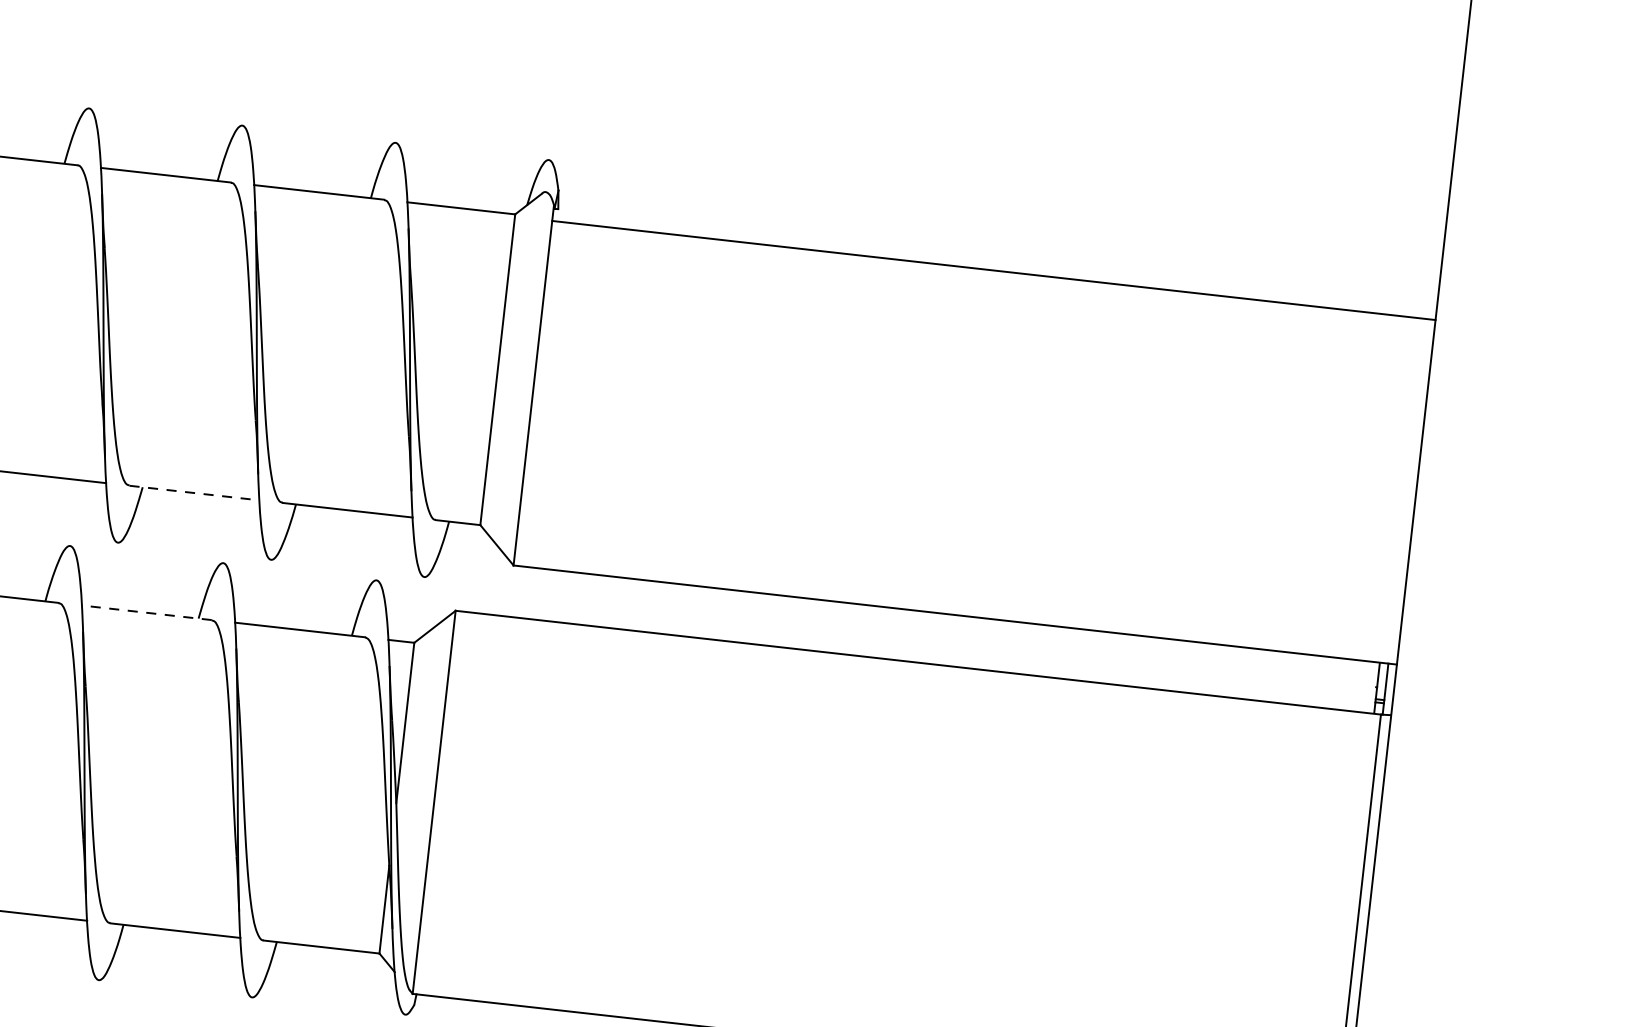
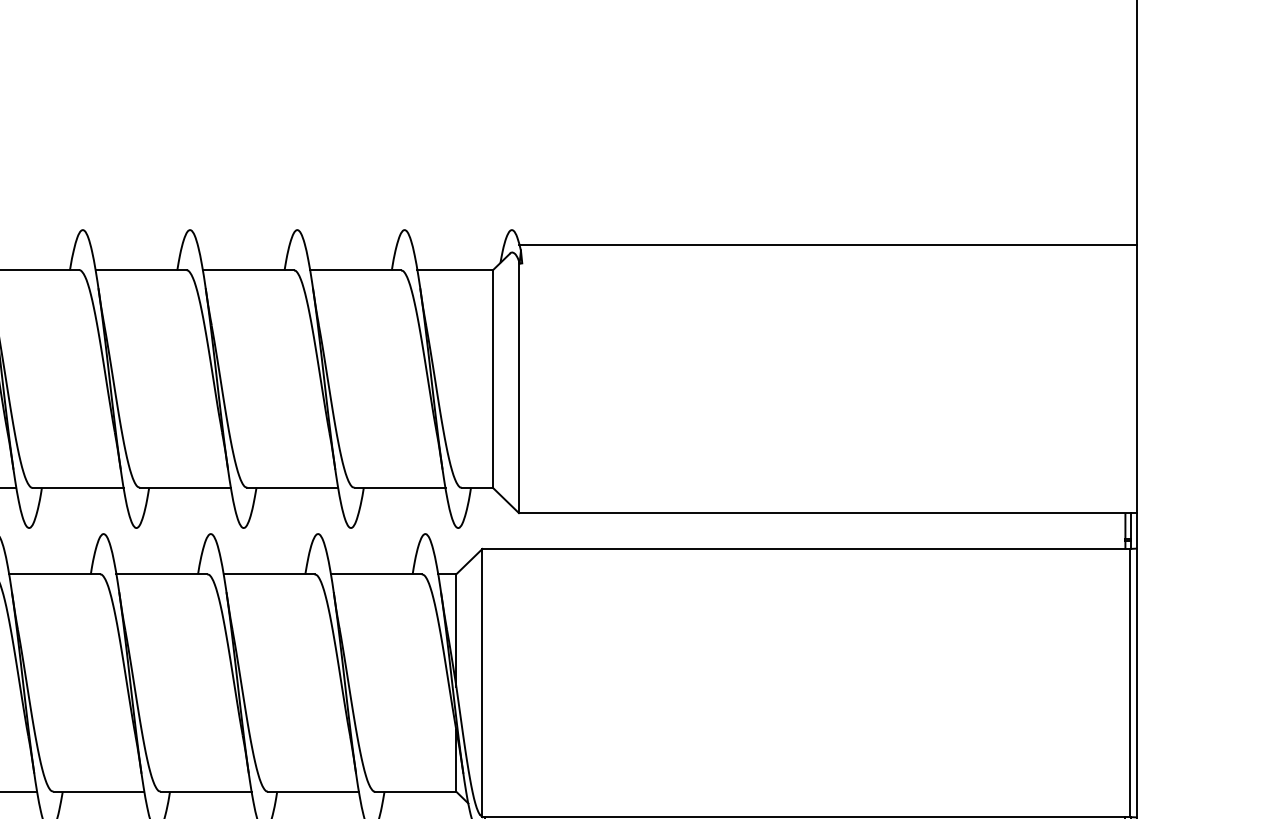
line: (993, 269) -> (827, 244), moved
line: (195, 492) -> (293, 487), dashed -> solid
line: (145, 613) -> (268, 574), dashed -> solid

